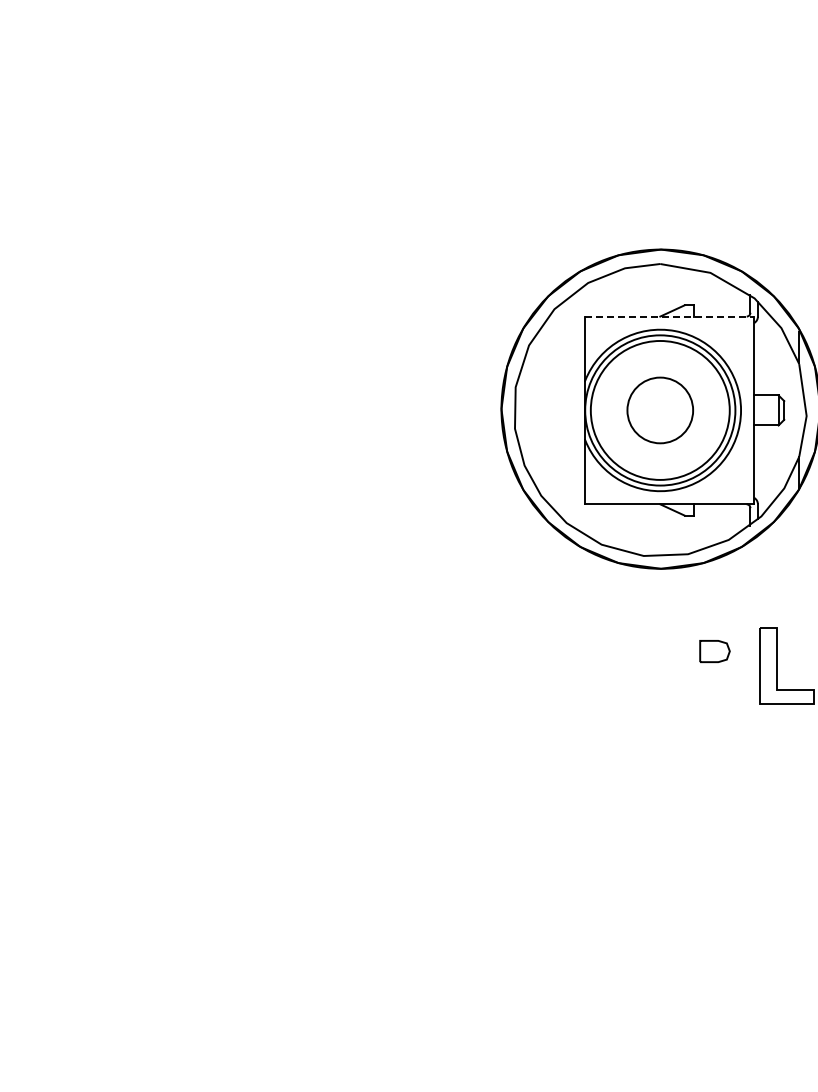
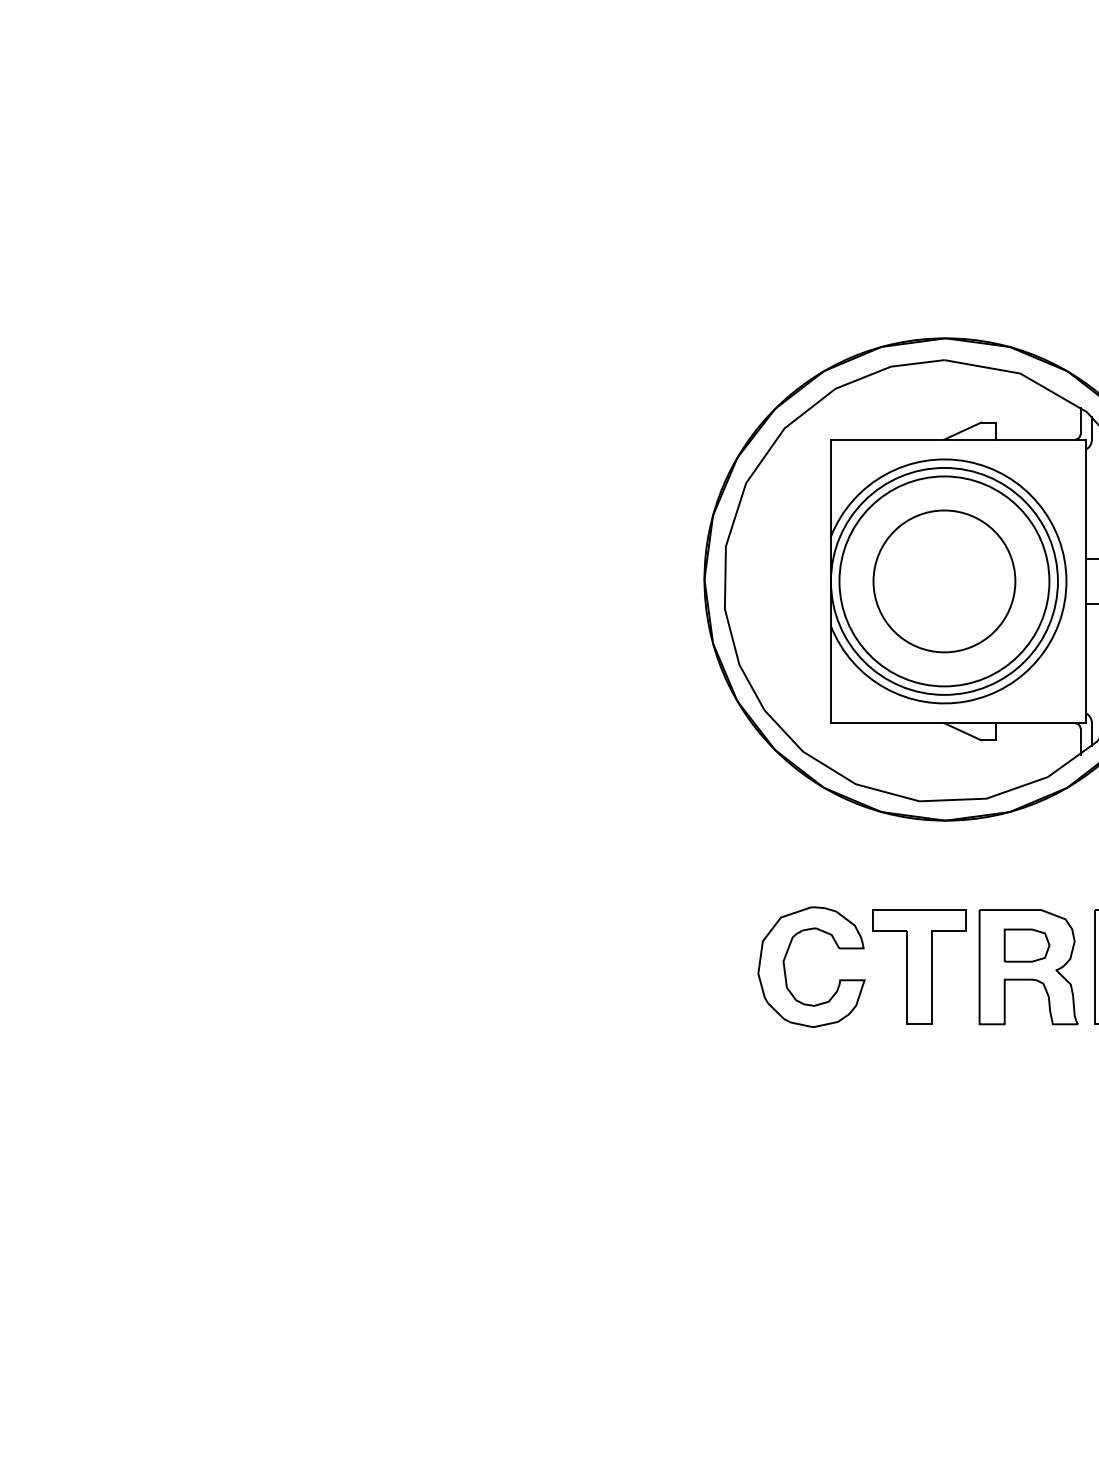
line: (670, 316) -> (959, 439), dashed -> solid
circle: (660, 410) -> (944, 581), size x1.43
part: (642, 665) -> (917, 966), added

